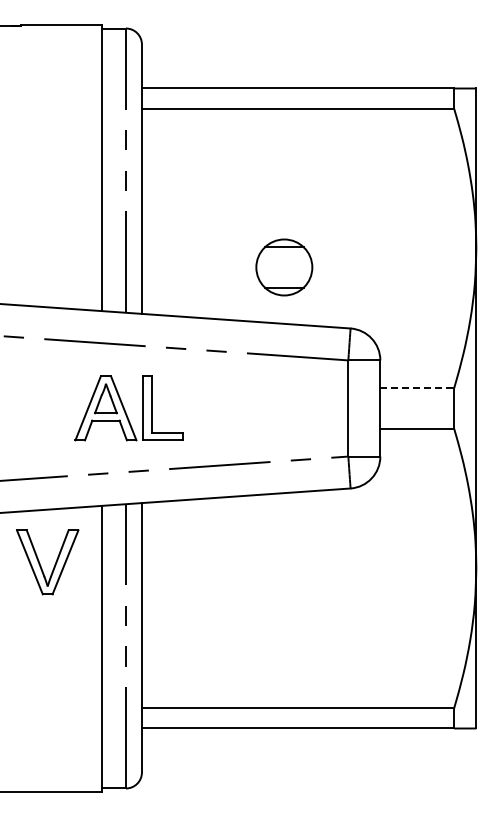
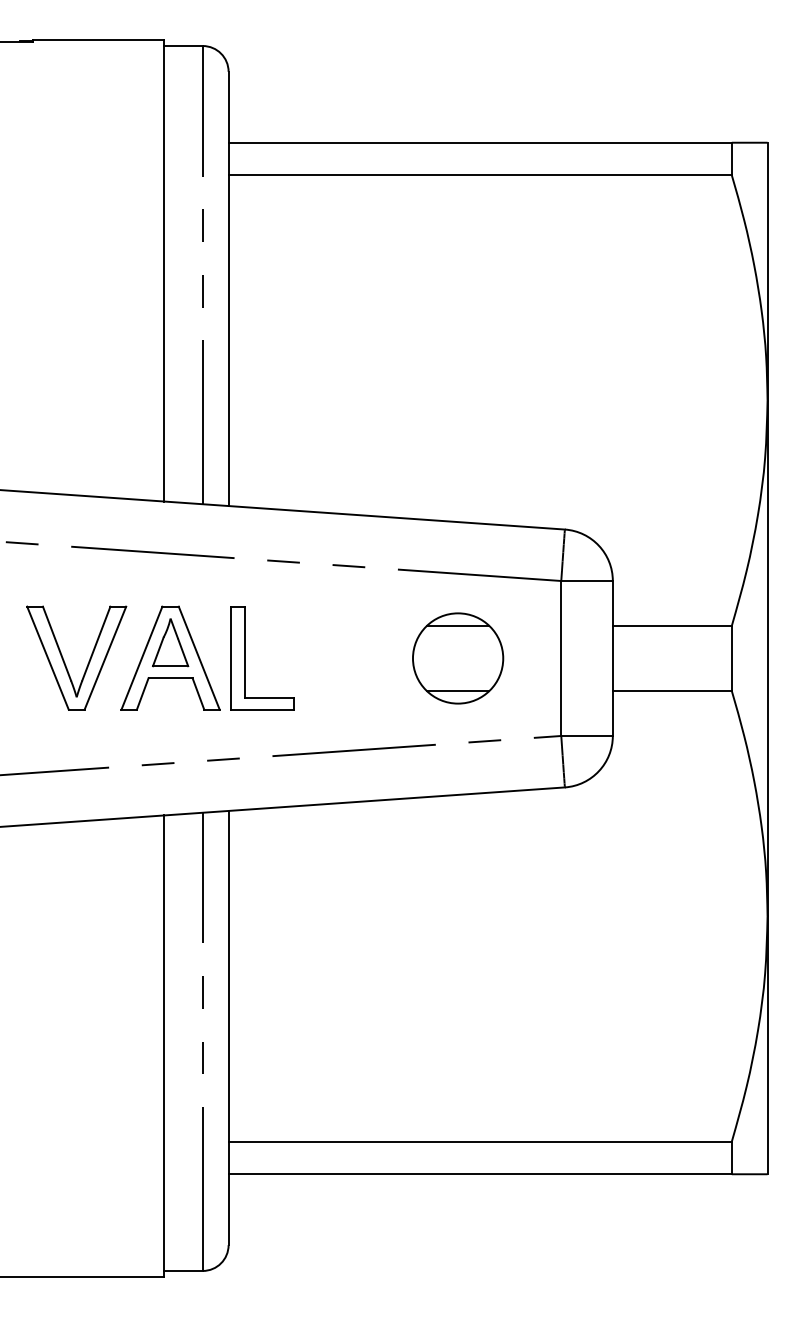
part: (284, 267) -> (458, 658), moved
line: (417, 388) -> (672, 626), dashed -> solid
part: (41, 565) -> (66, 663), moved

